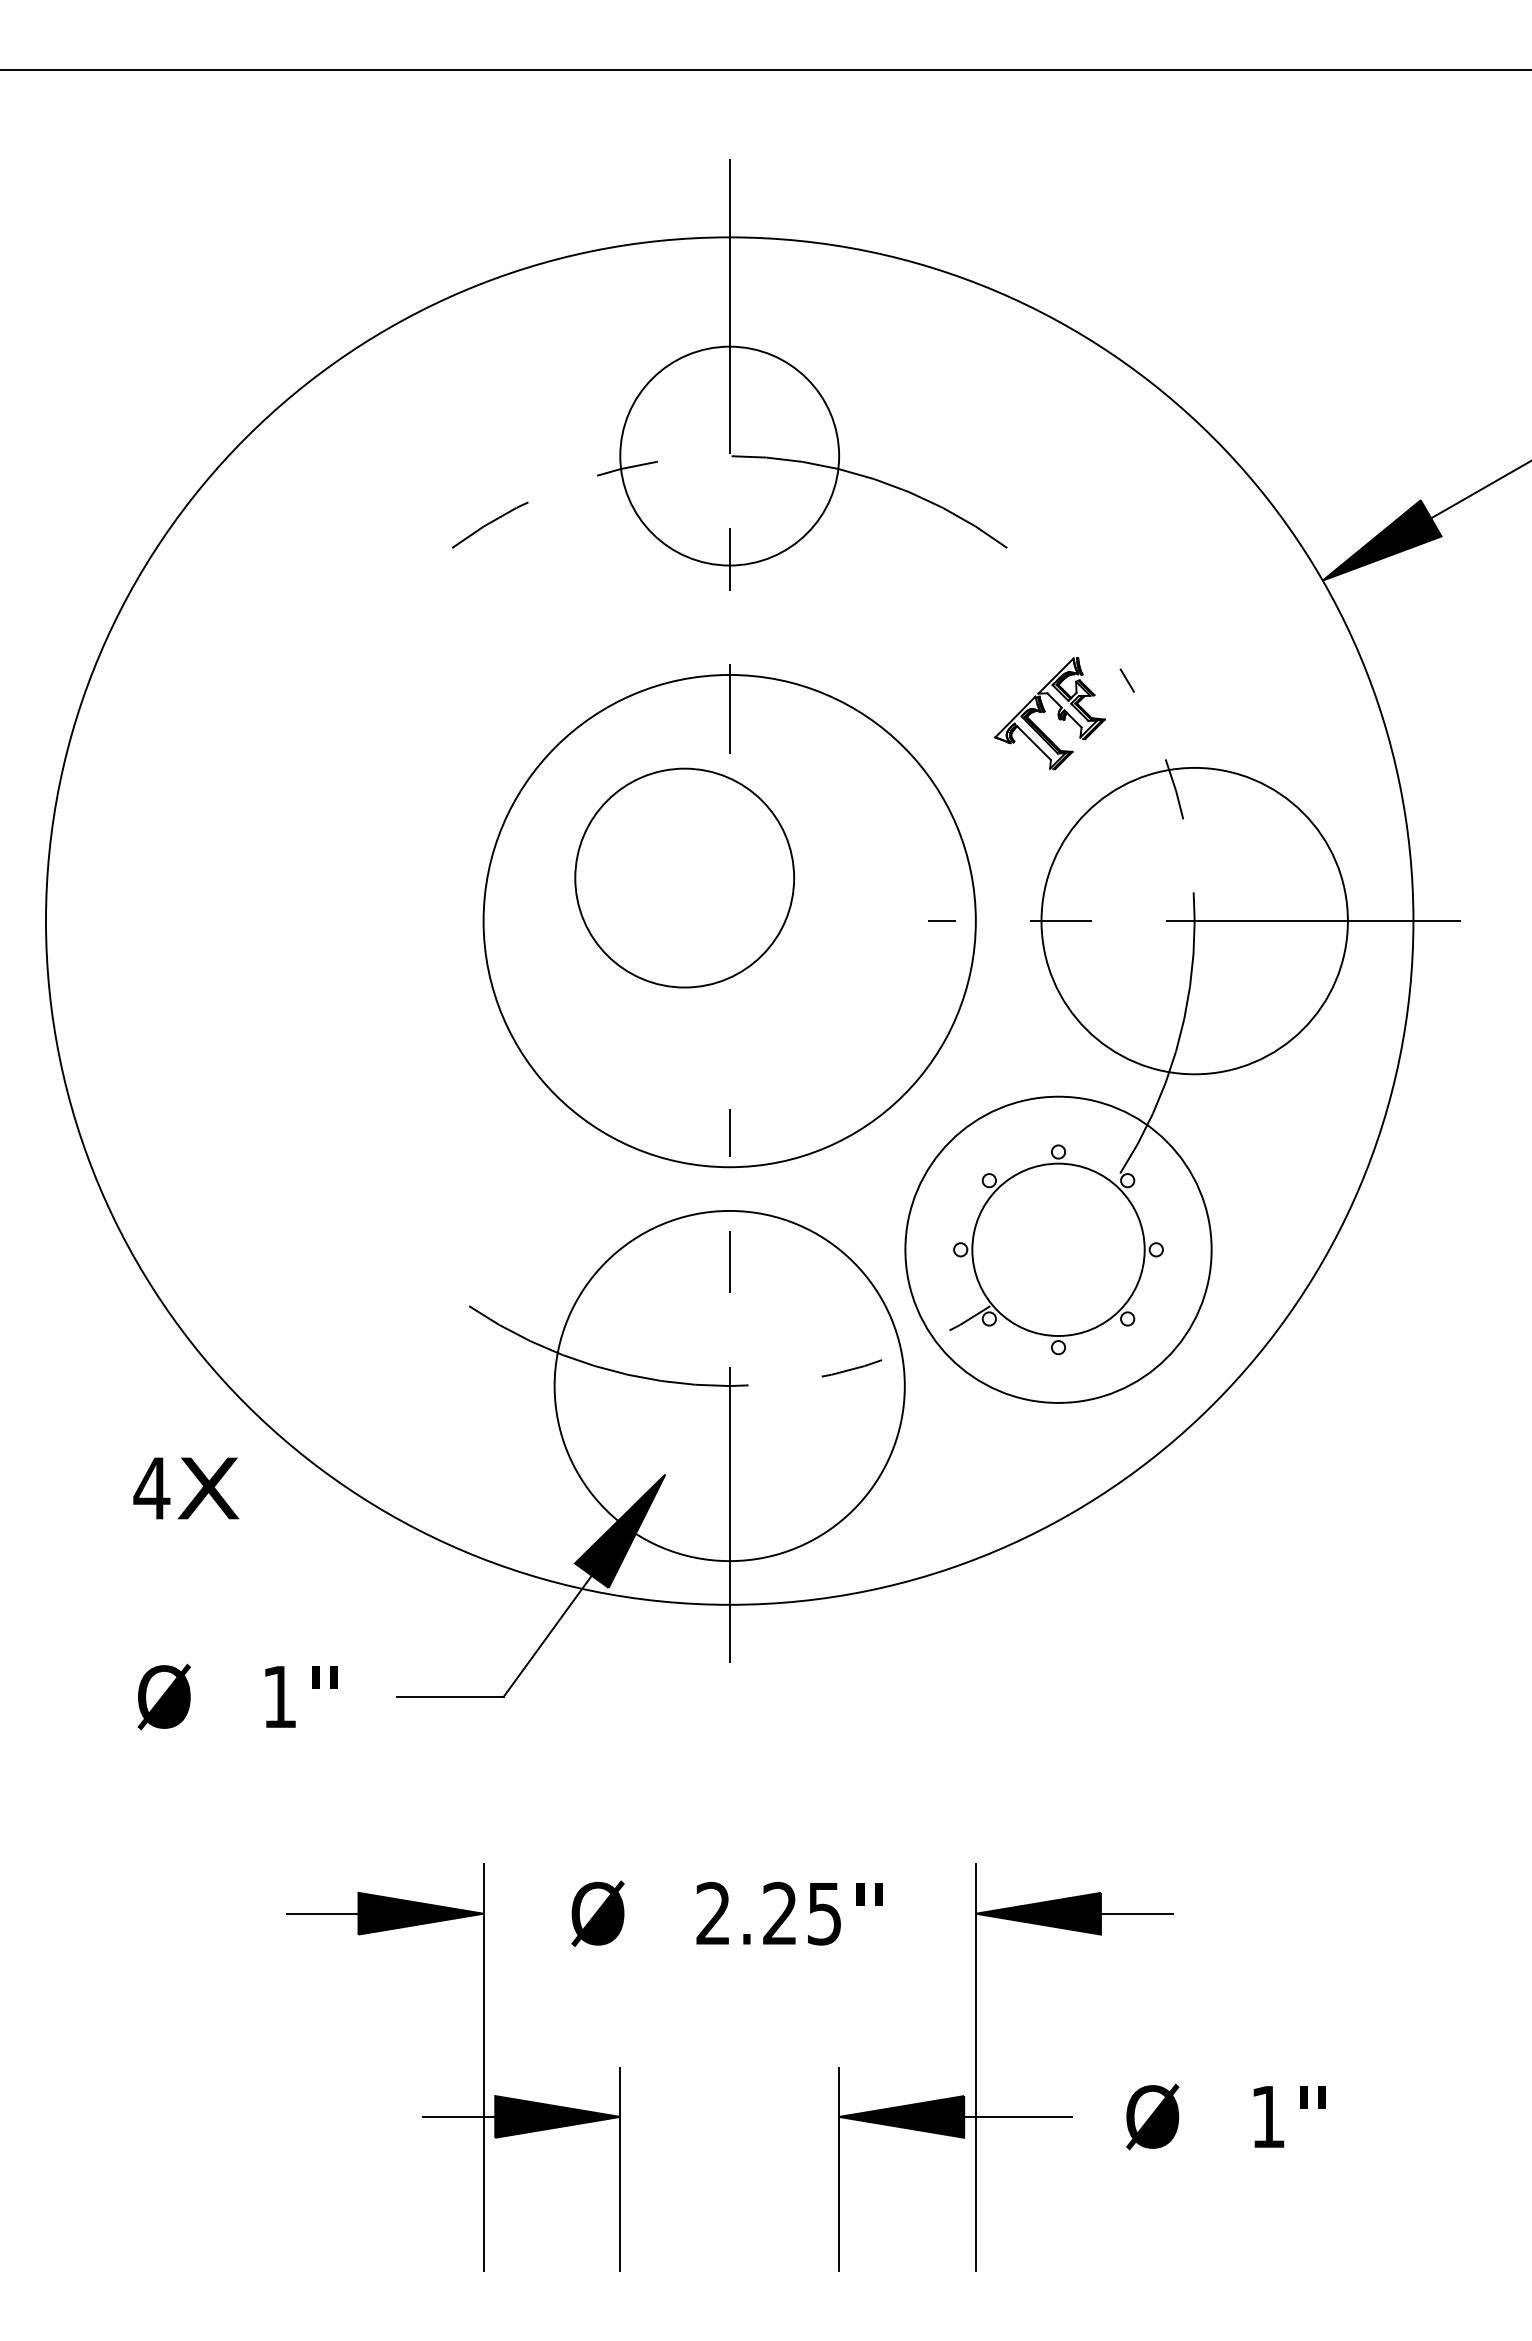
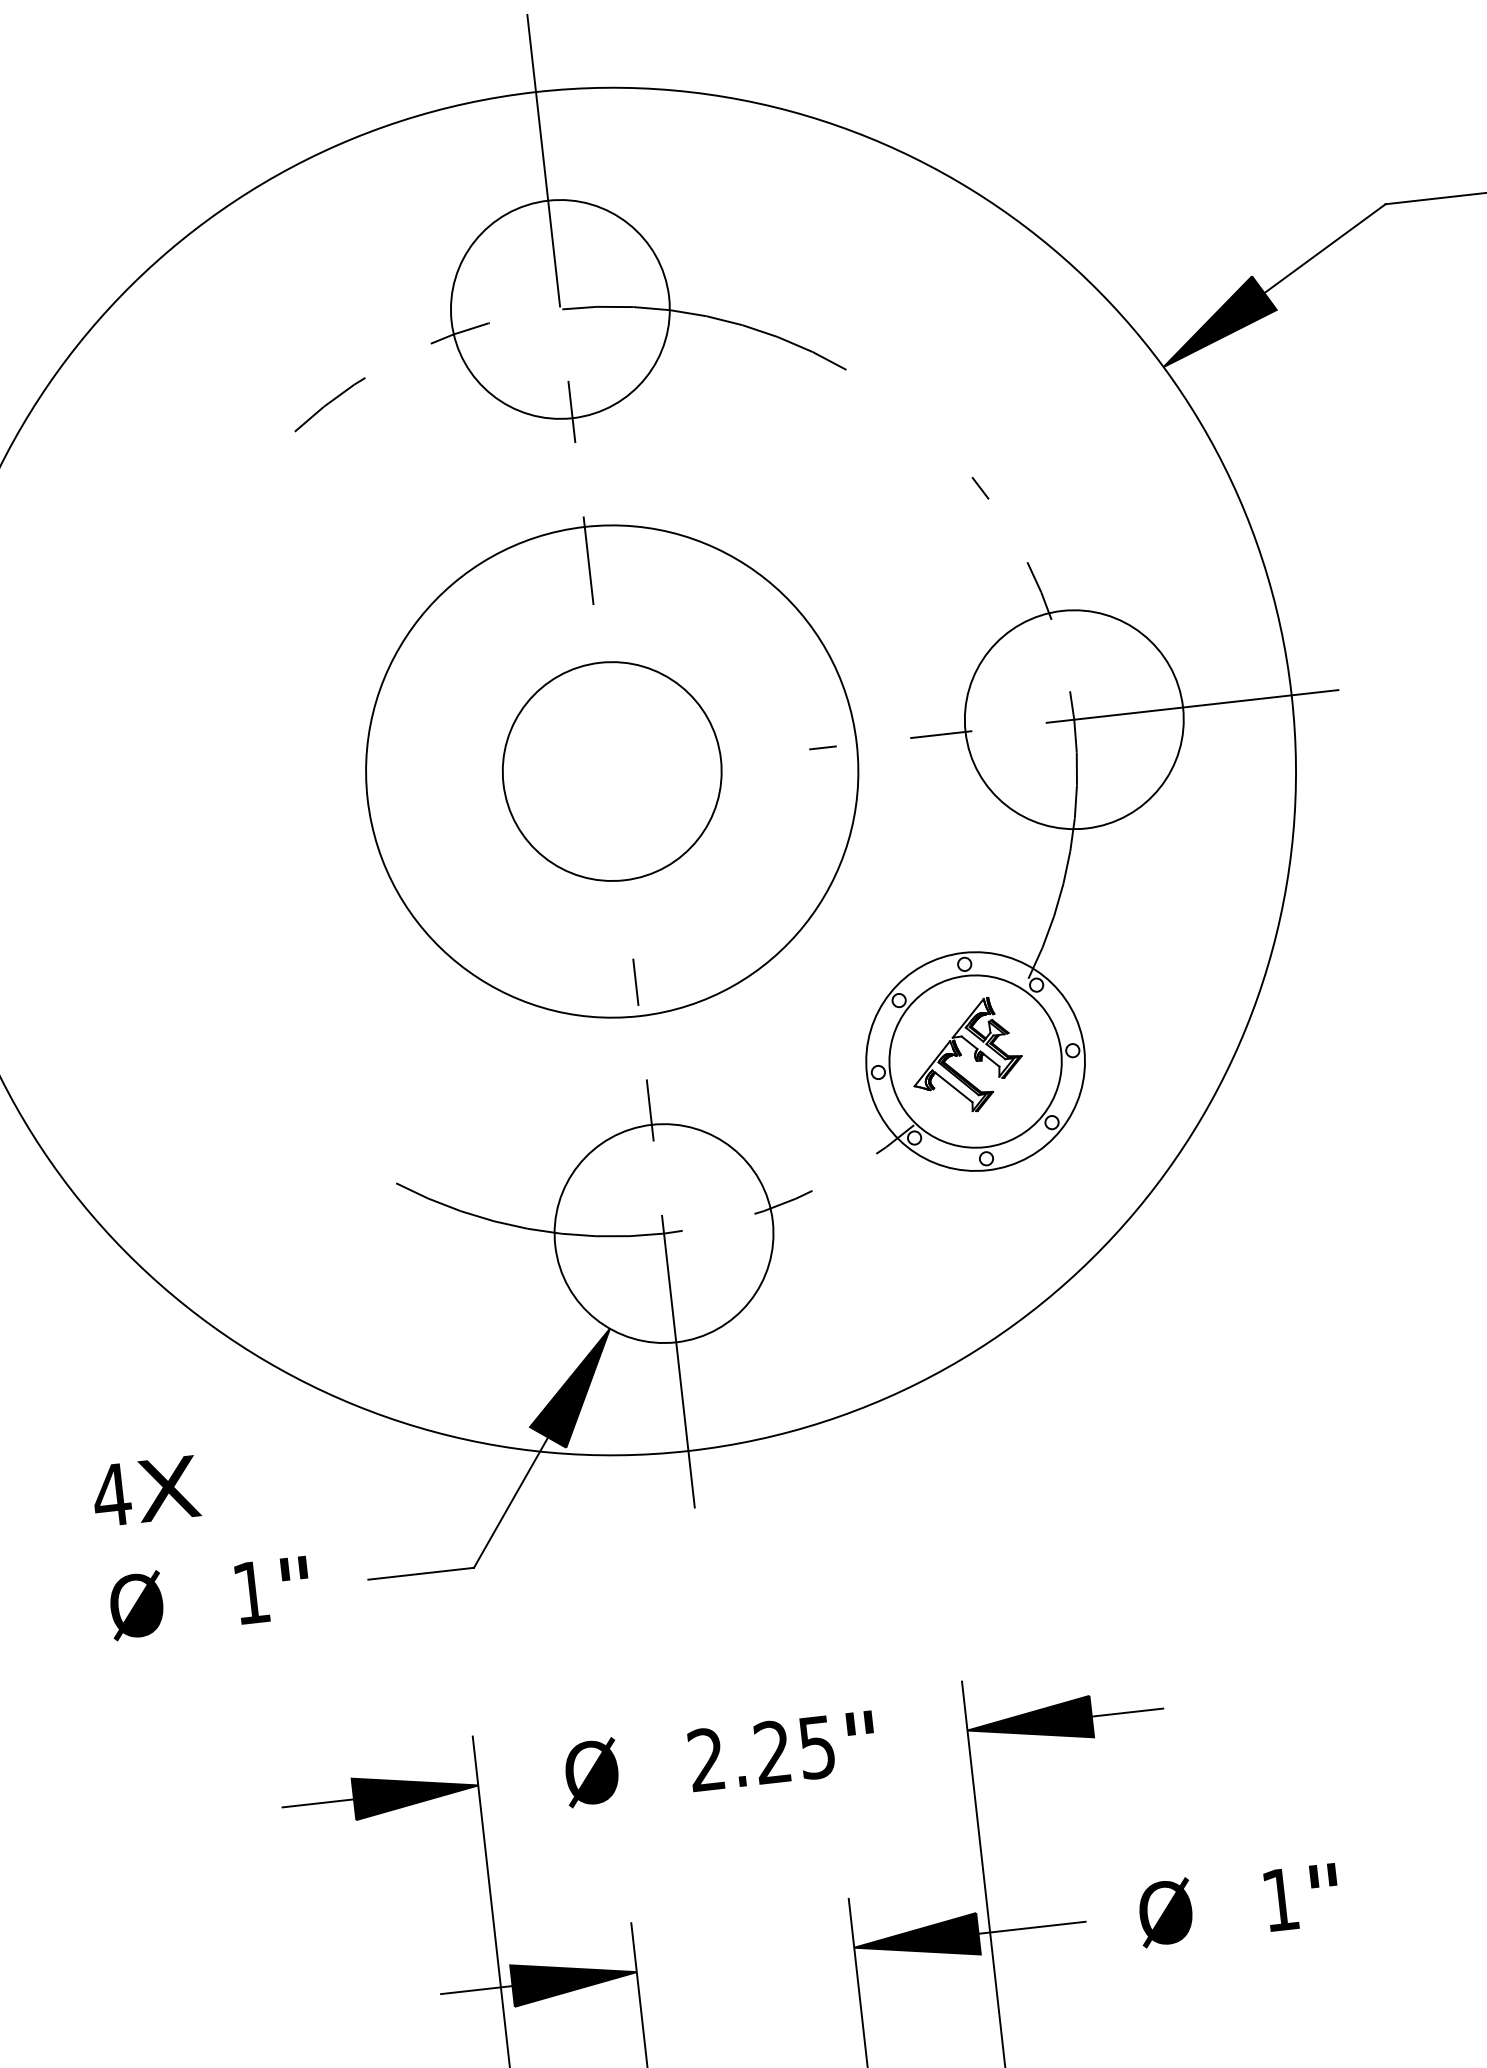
part: (1049, 713) -> (965, 1056), moved
circle: (684, 877) -> (611, 770), moved
circle: (1194, 920) -> (1074, 719), size x0.71
circle: (1058, 1249) -> (975, 1061), size x0.71
circle: (729, 1385) -> (663, 1233), size x0.62
text: (186, 1488) -> (146, 1491), moved

